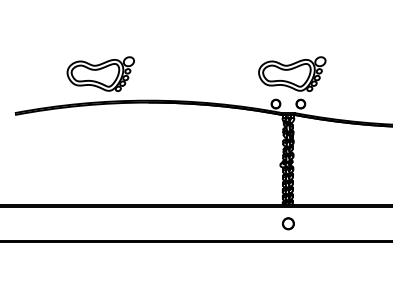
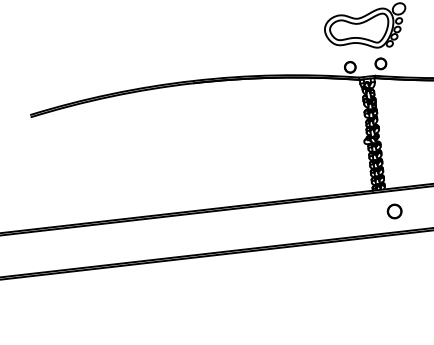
part: (100, 73) -> (129, 54), removed
circle: (288, 223) -> (394, 211), moved

